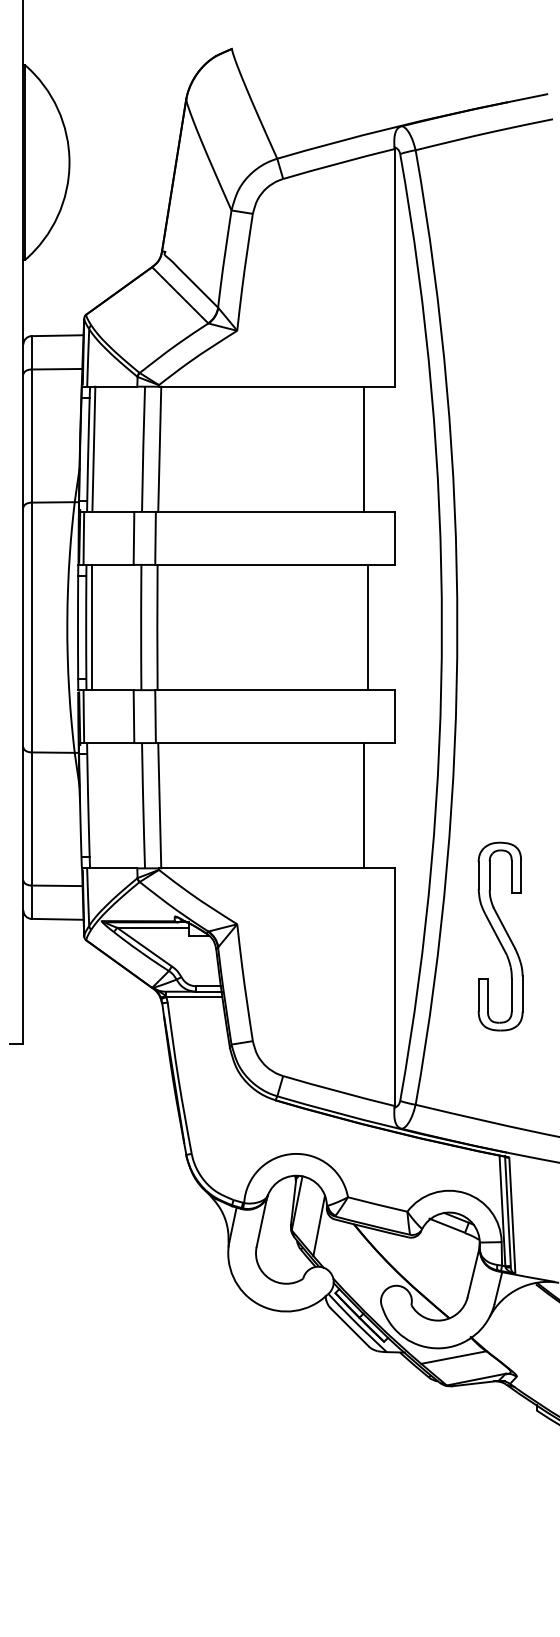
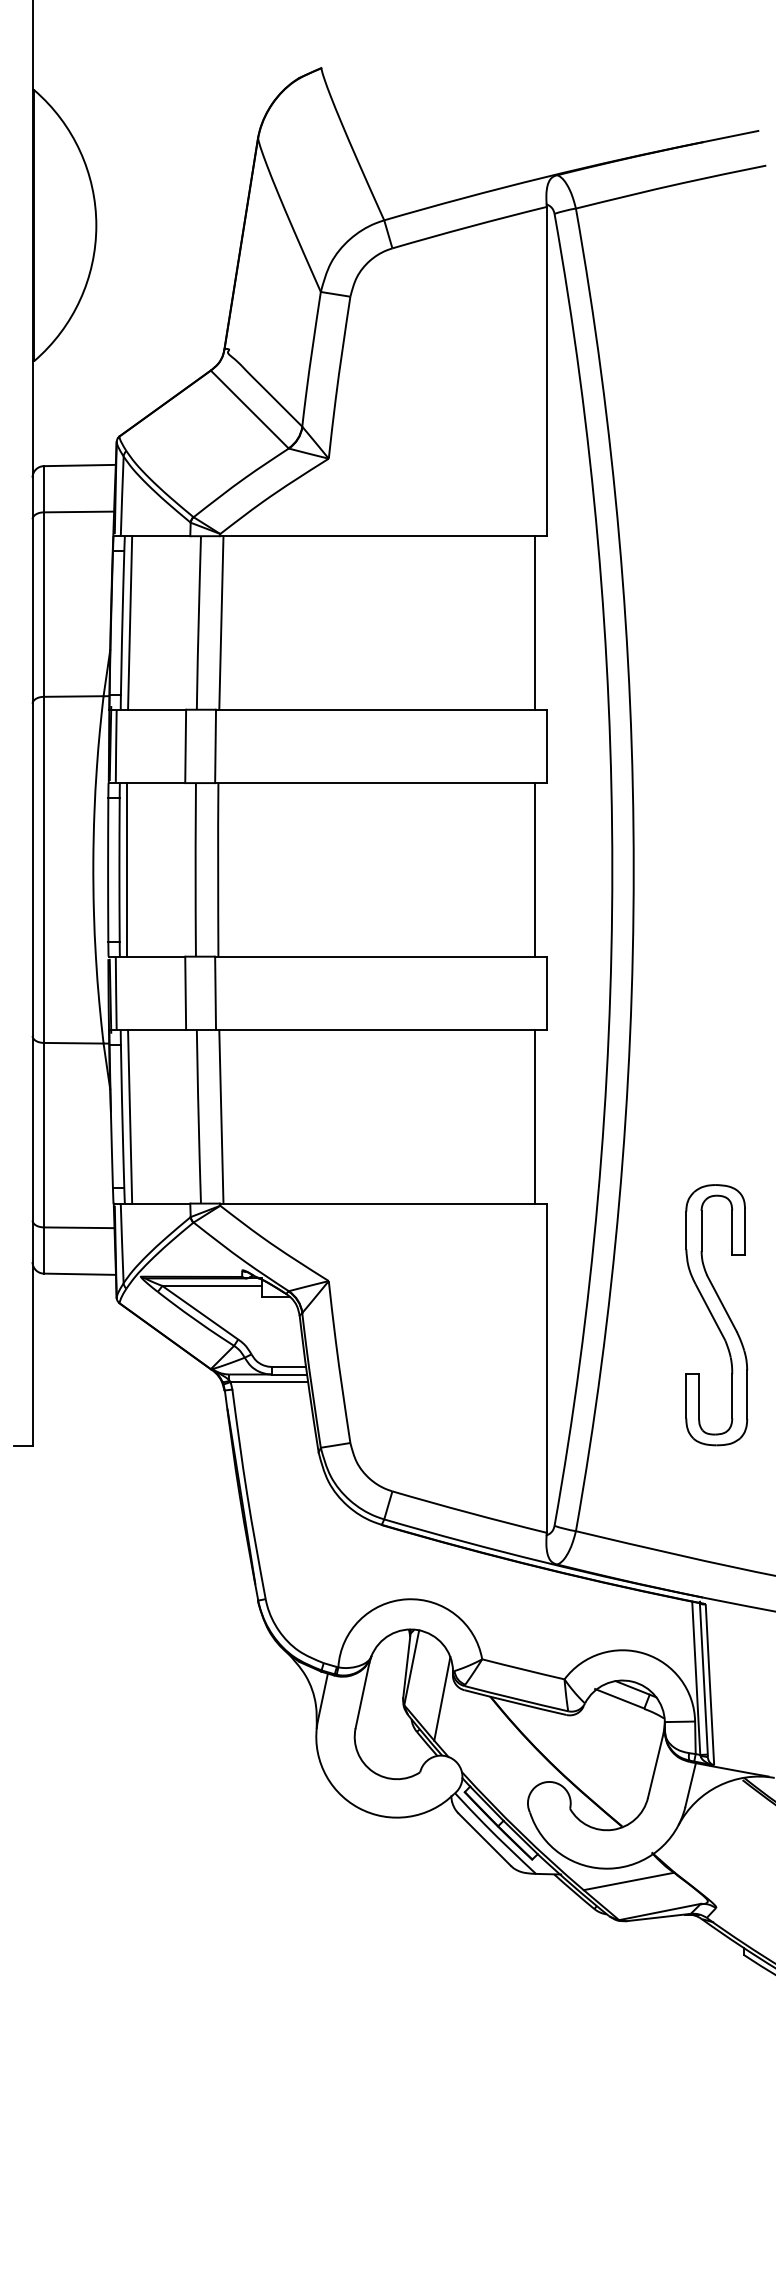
line: (364, 448) -> (535, 622), moved
line: (368, 627) -> (535, 869), moved
line: (94, 805) -> (130, 1116), added
line: (364, 805) -> (535, 1116), moved
part: (500, 936) -> (716, 1315), moved

